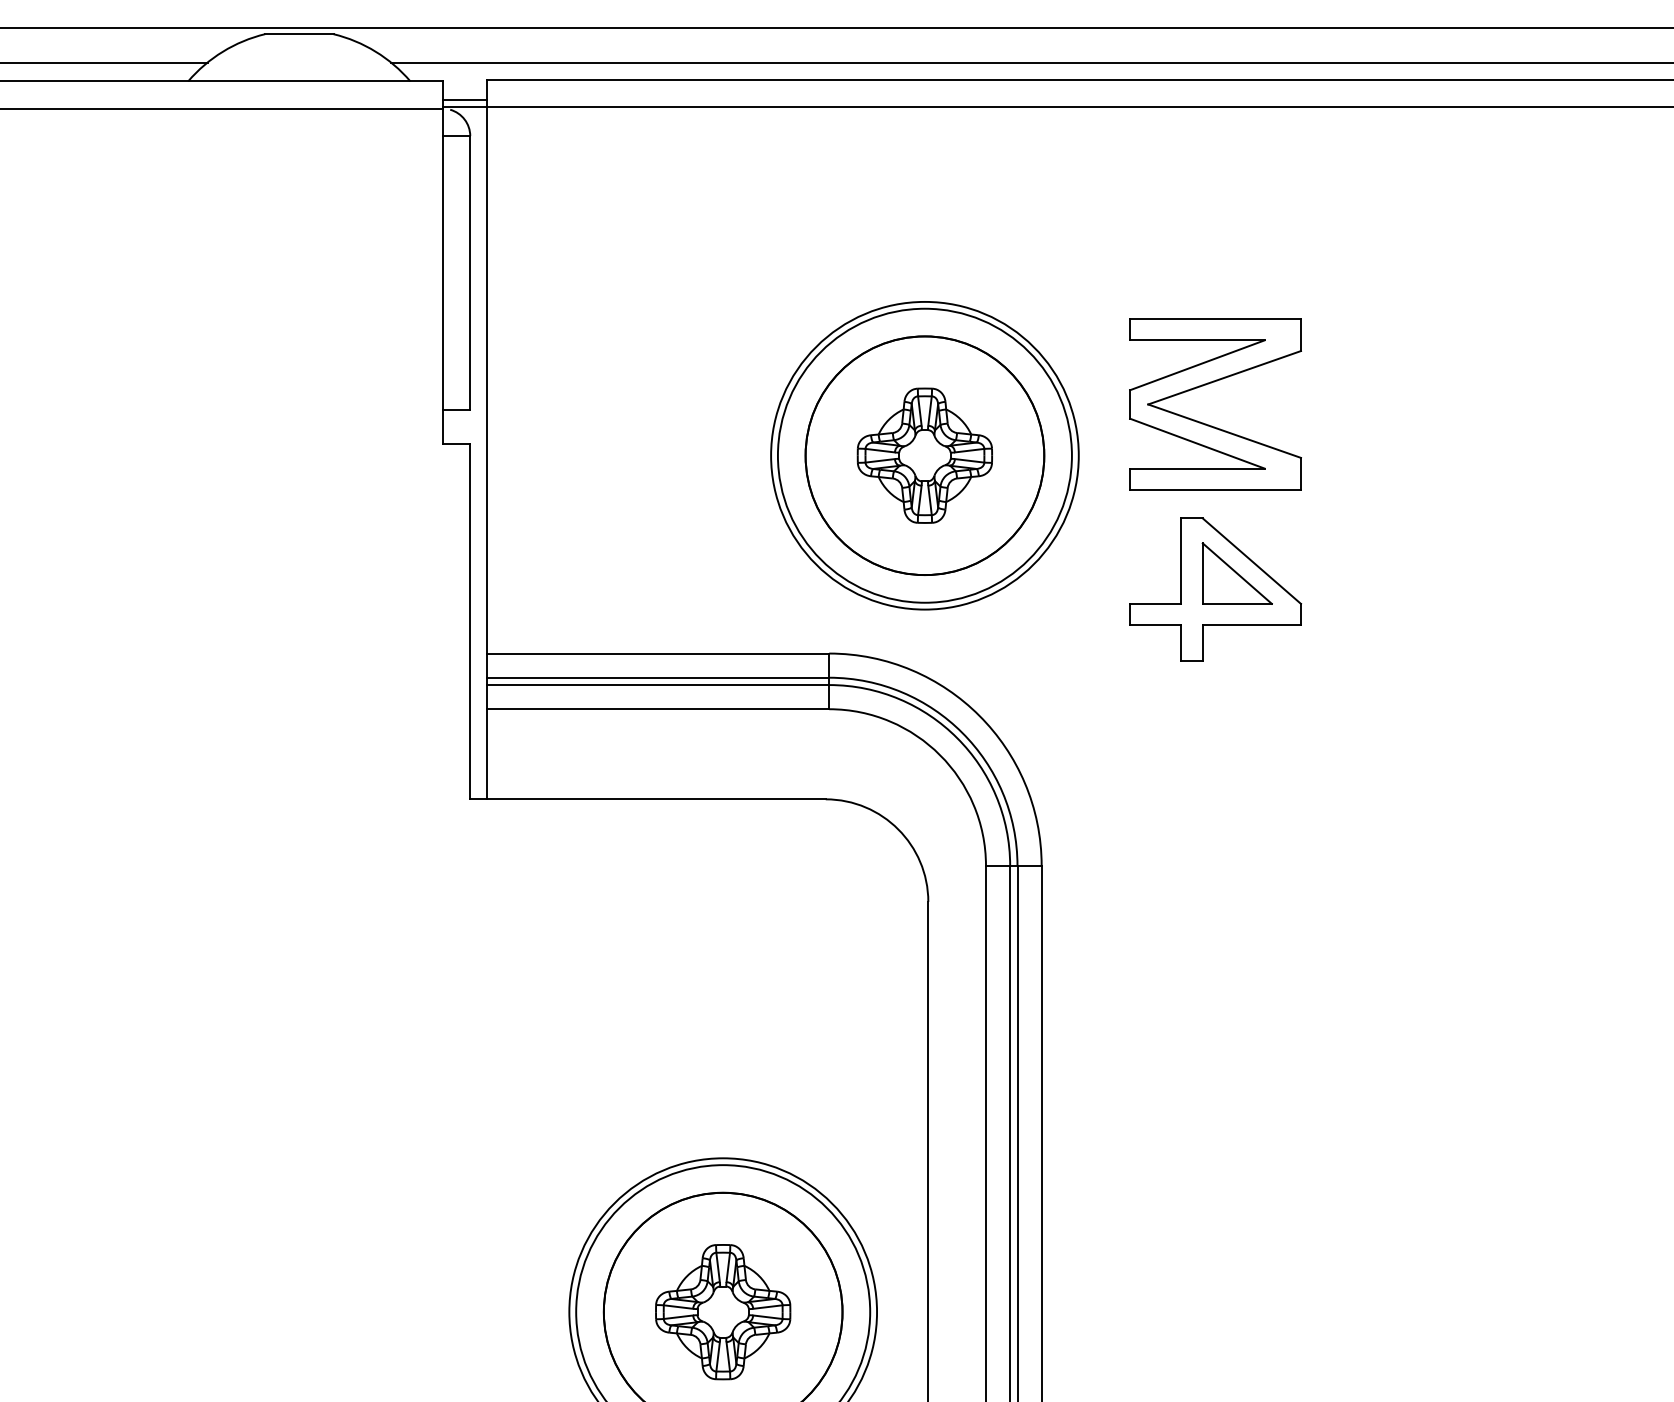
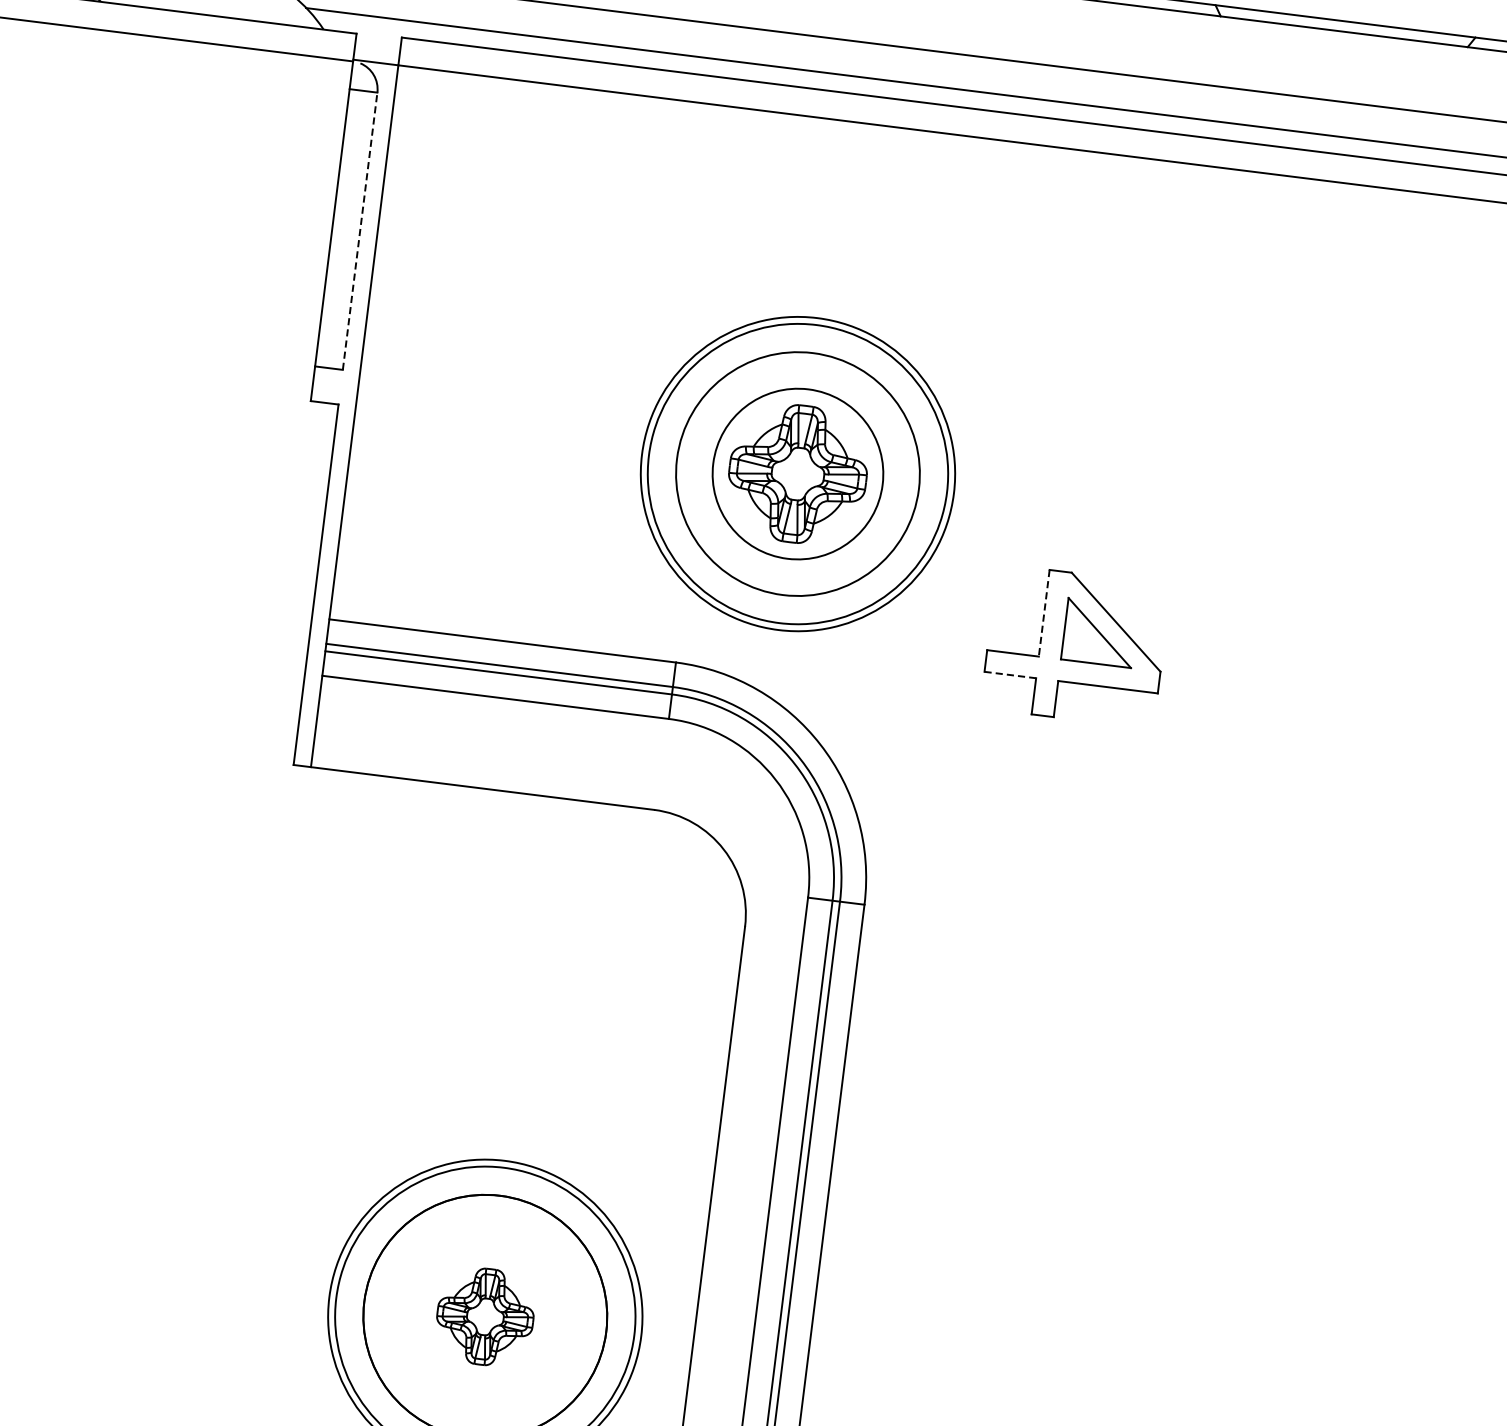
line: (464, 100) -> (376, 55), removed
line: (470, 272) -> (360, 230), solid -> dashed
part: (1209, 424) -> (1090, 478), removed
circle: (924, 455) -> (797, 473), size x0.7
line: (1180, 561) -> (1043, 613), solid -> dashed
line: (1156, 625) -> (1011, 675), solid -> dashed
part: (723, 1312) -> (485, 1317), size x0.7

